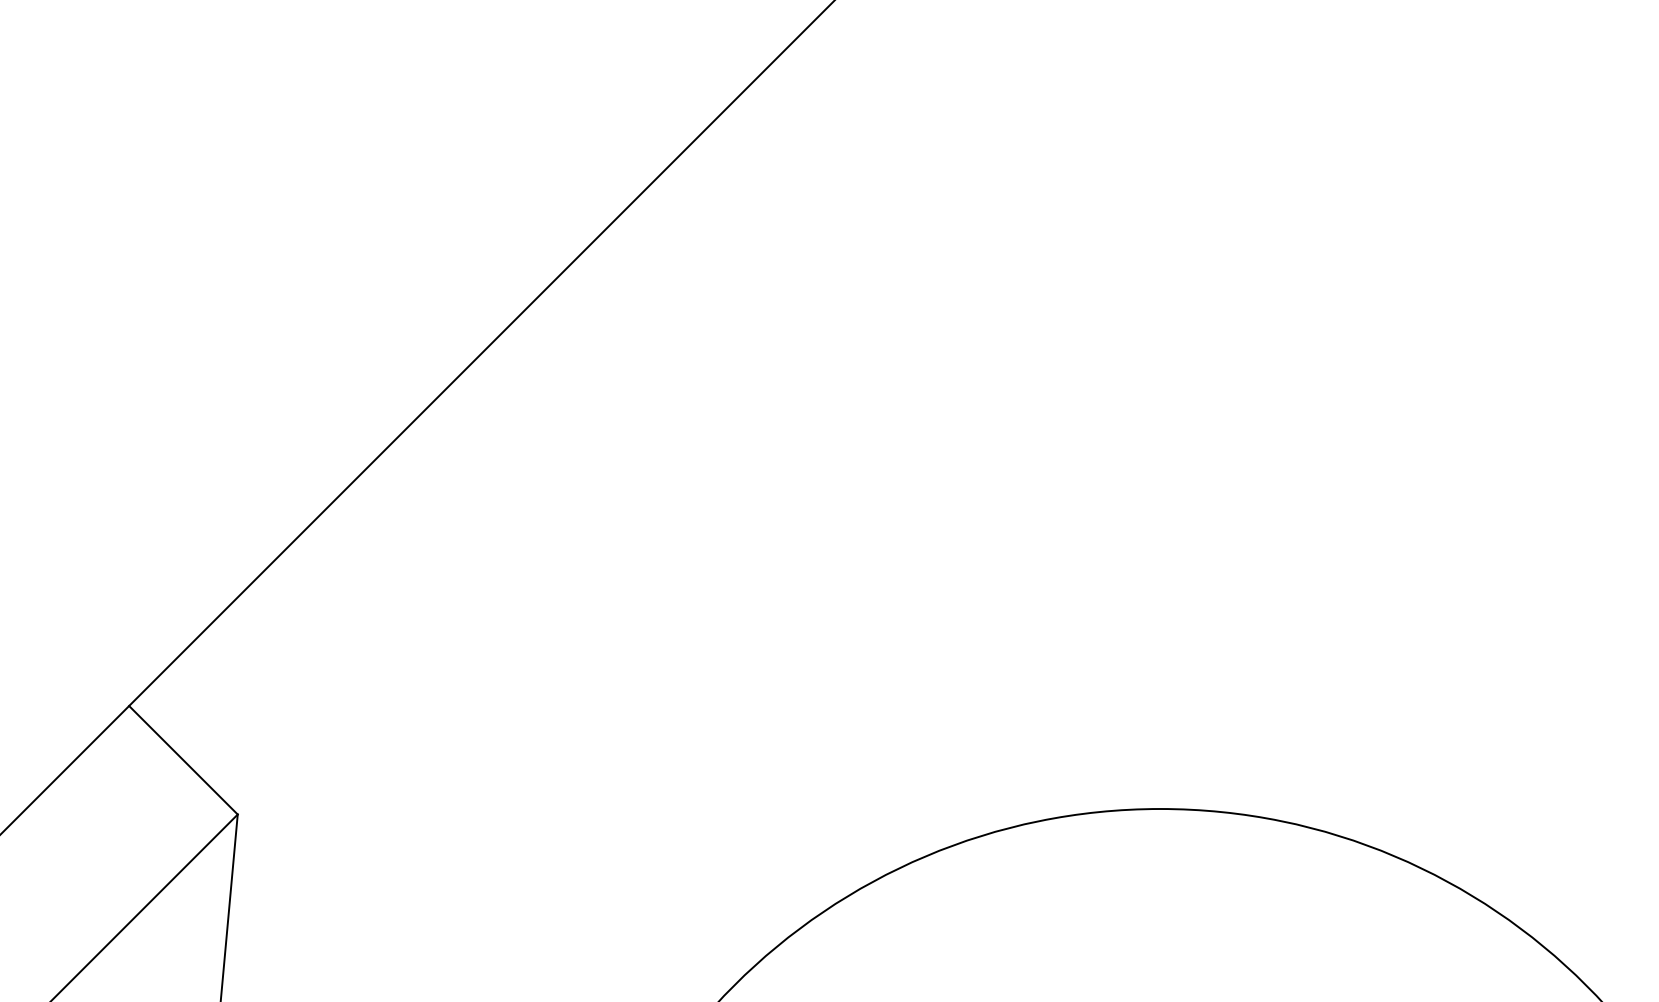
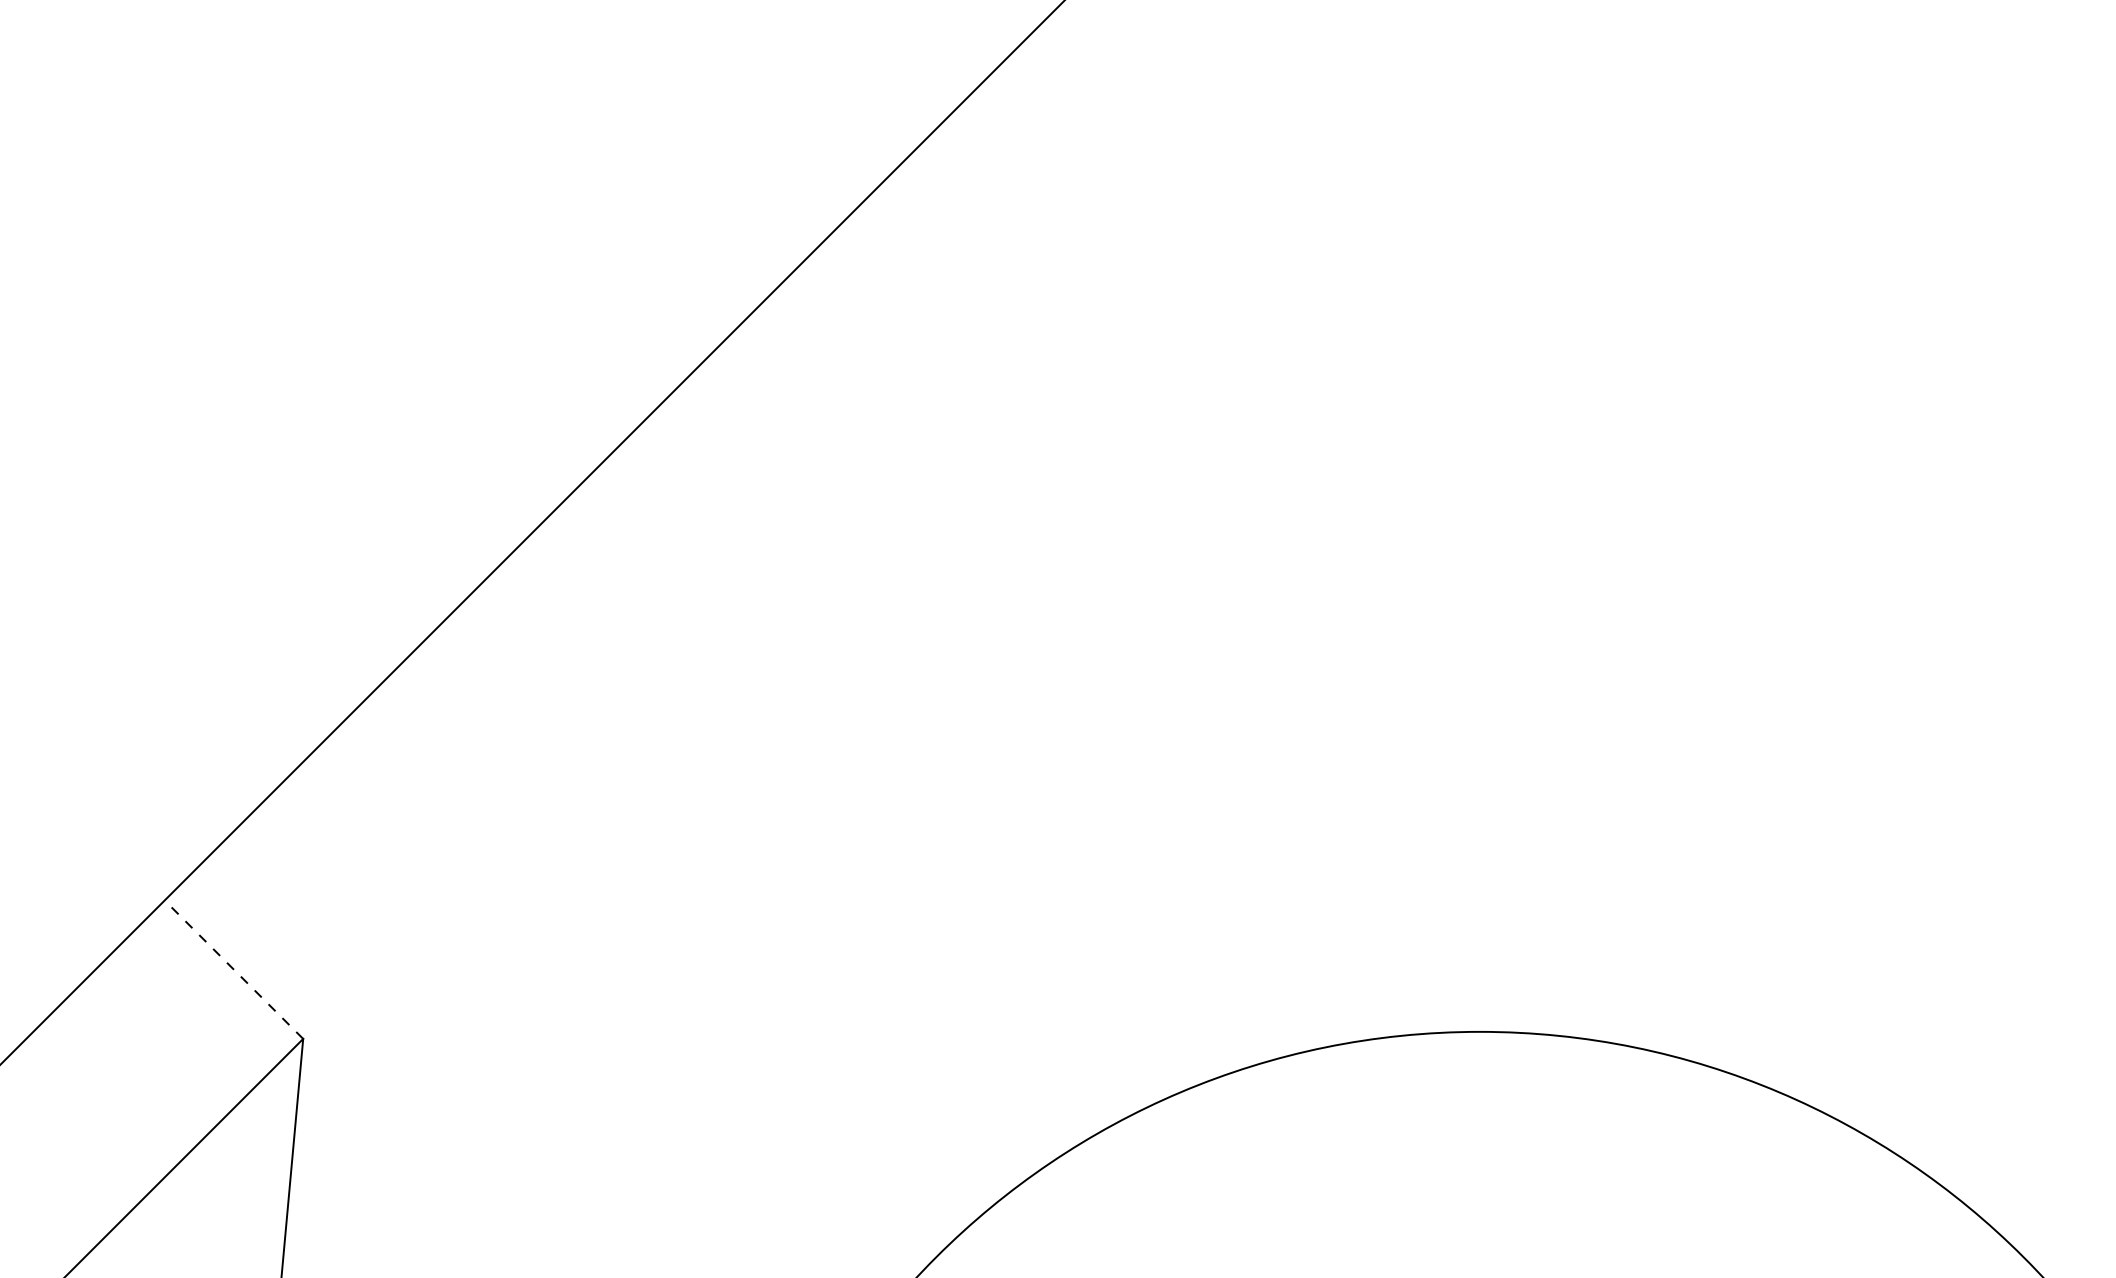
line: (183, 760) -> (233, 969), solid -> dashed

